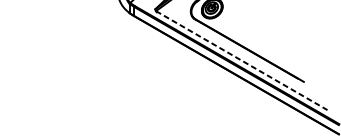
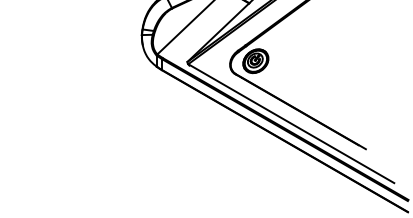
line: (241, 60) -> (291, 123), dashed -> solid

